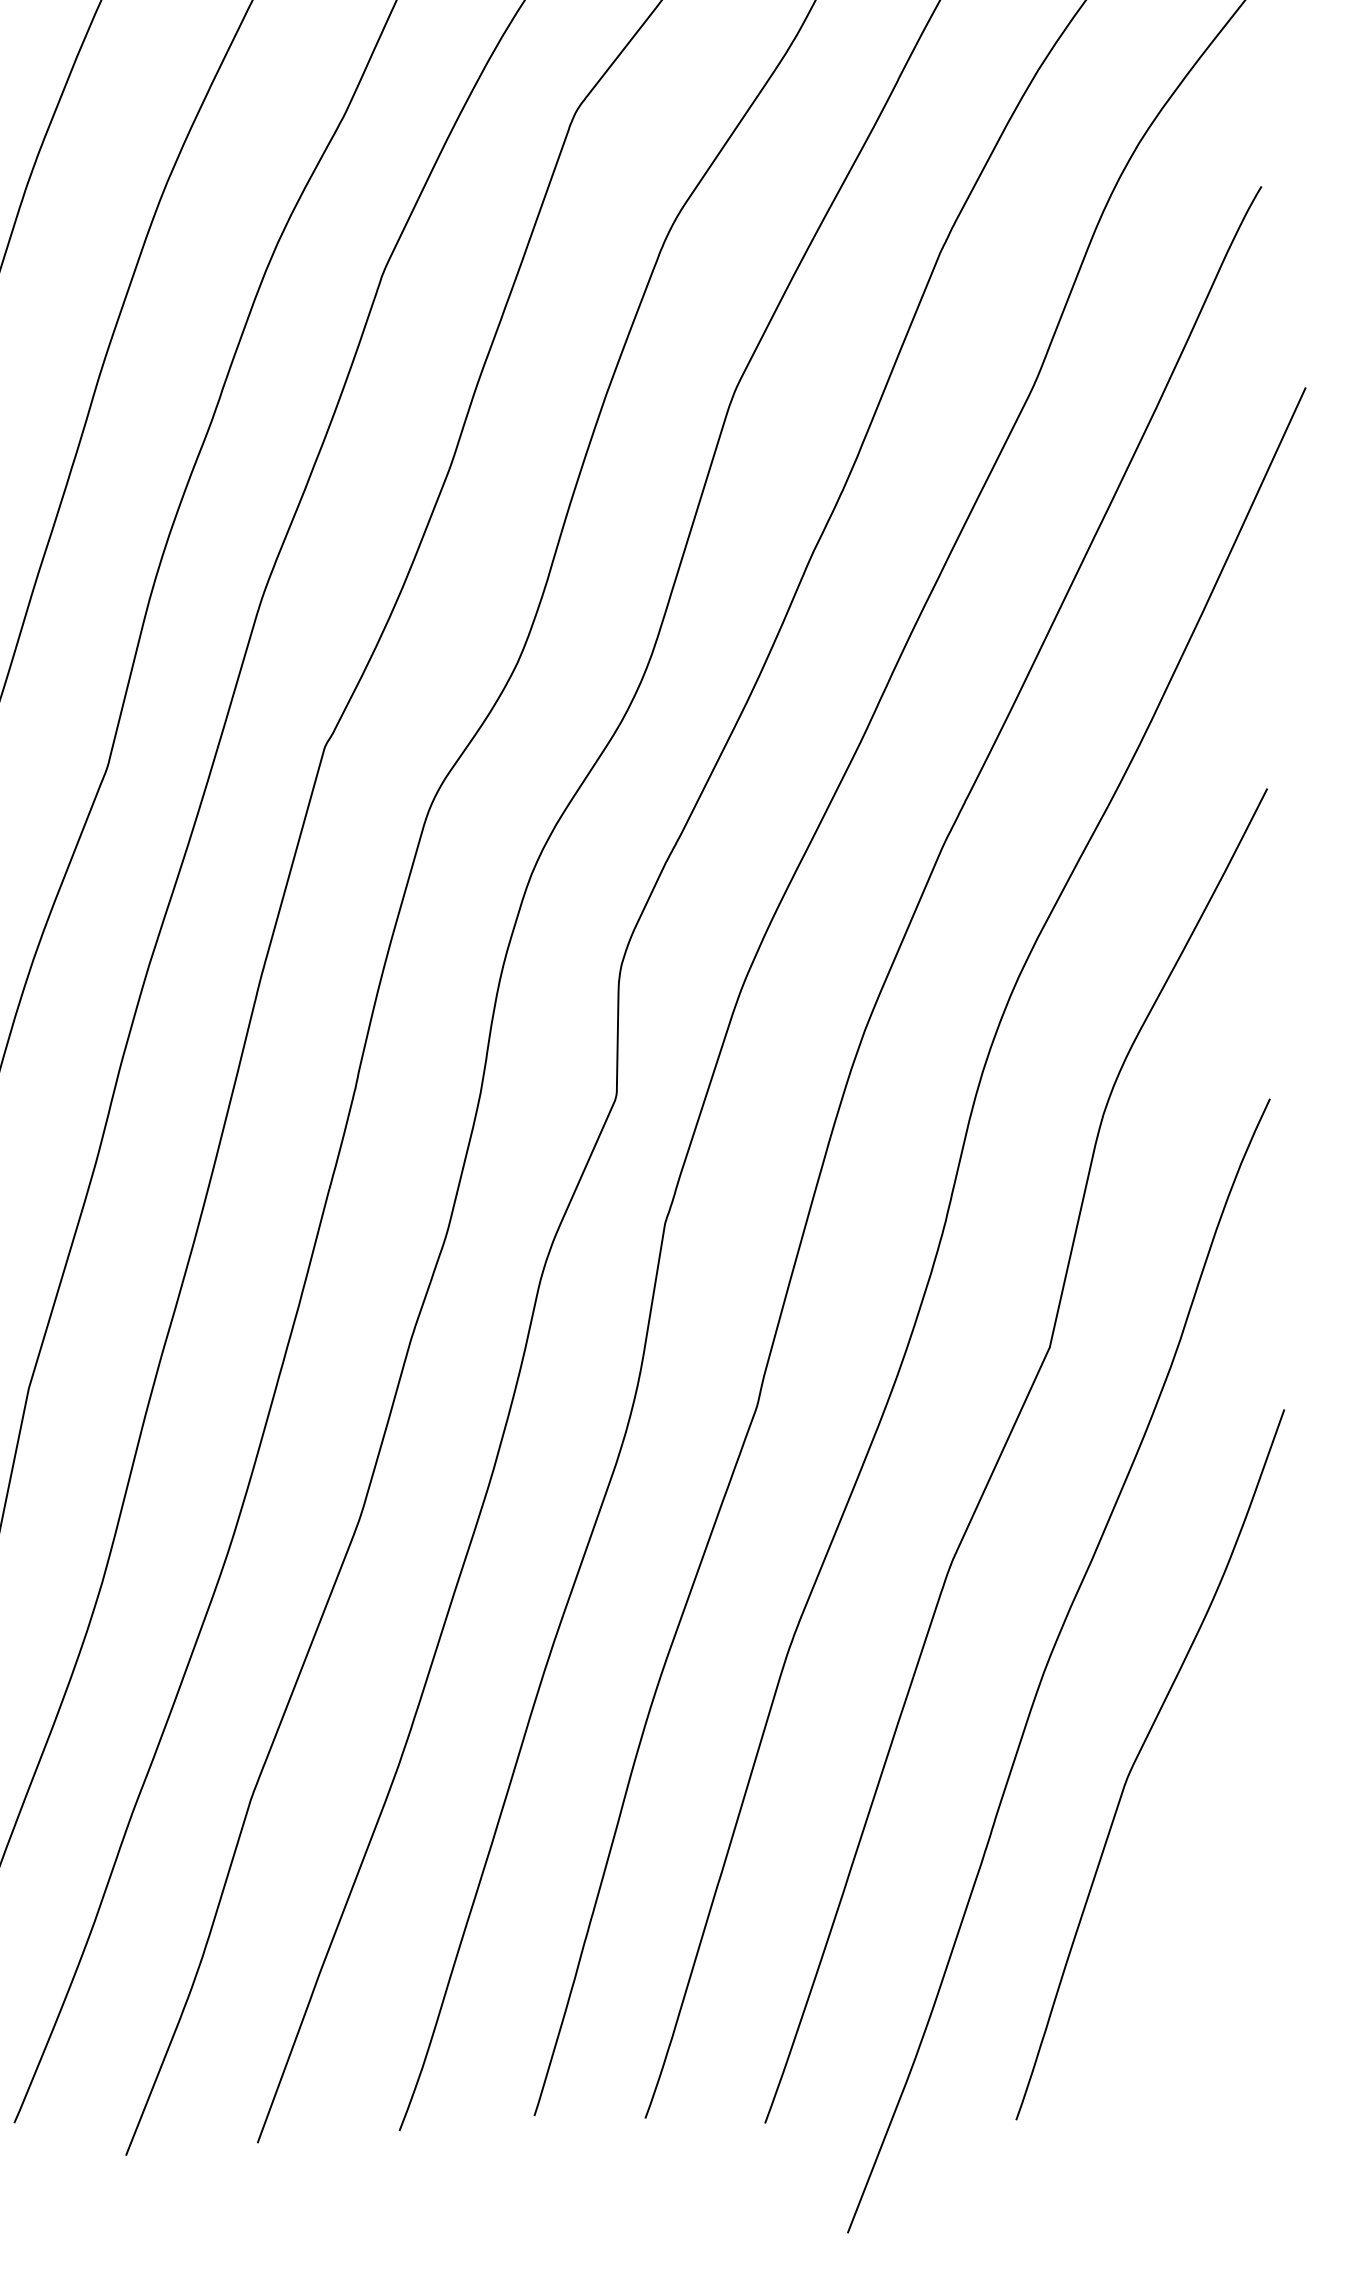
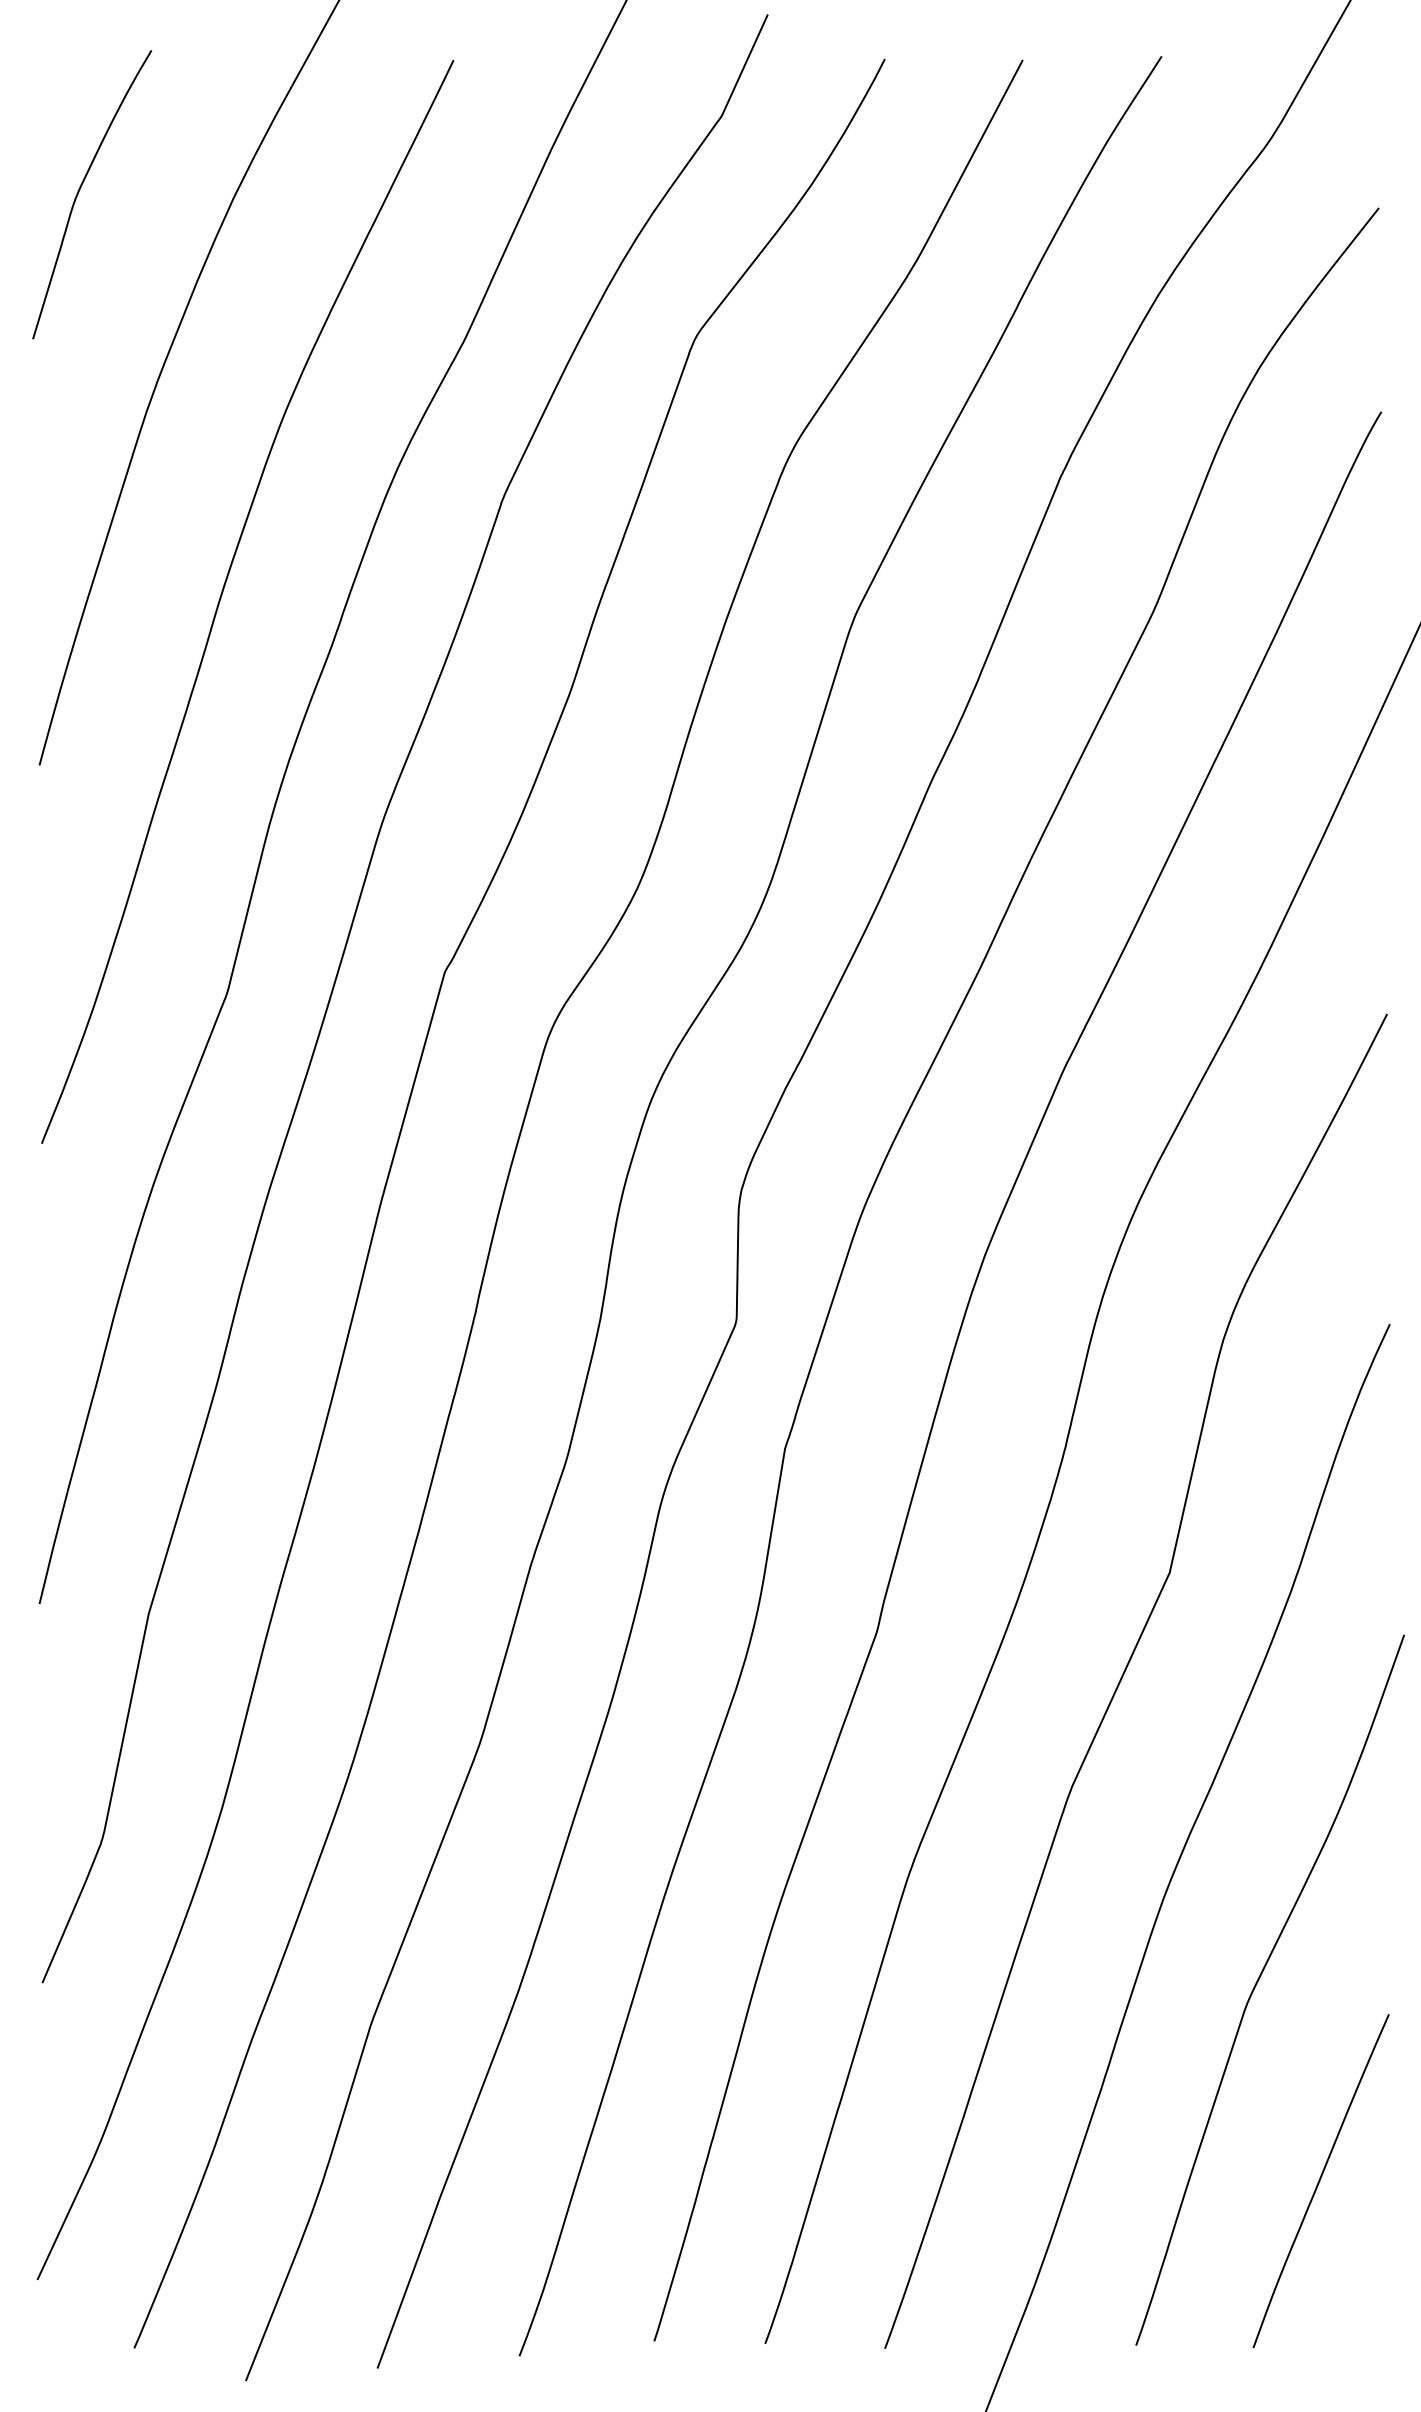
curve: (1200, 1956) -> (1320, 2181), added

